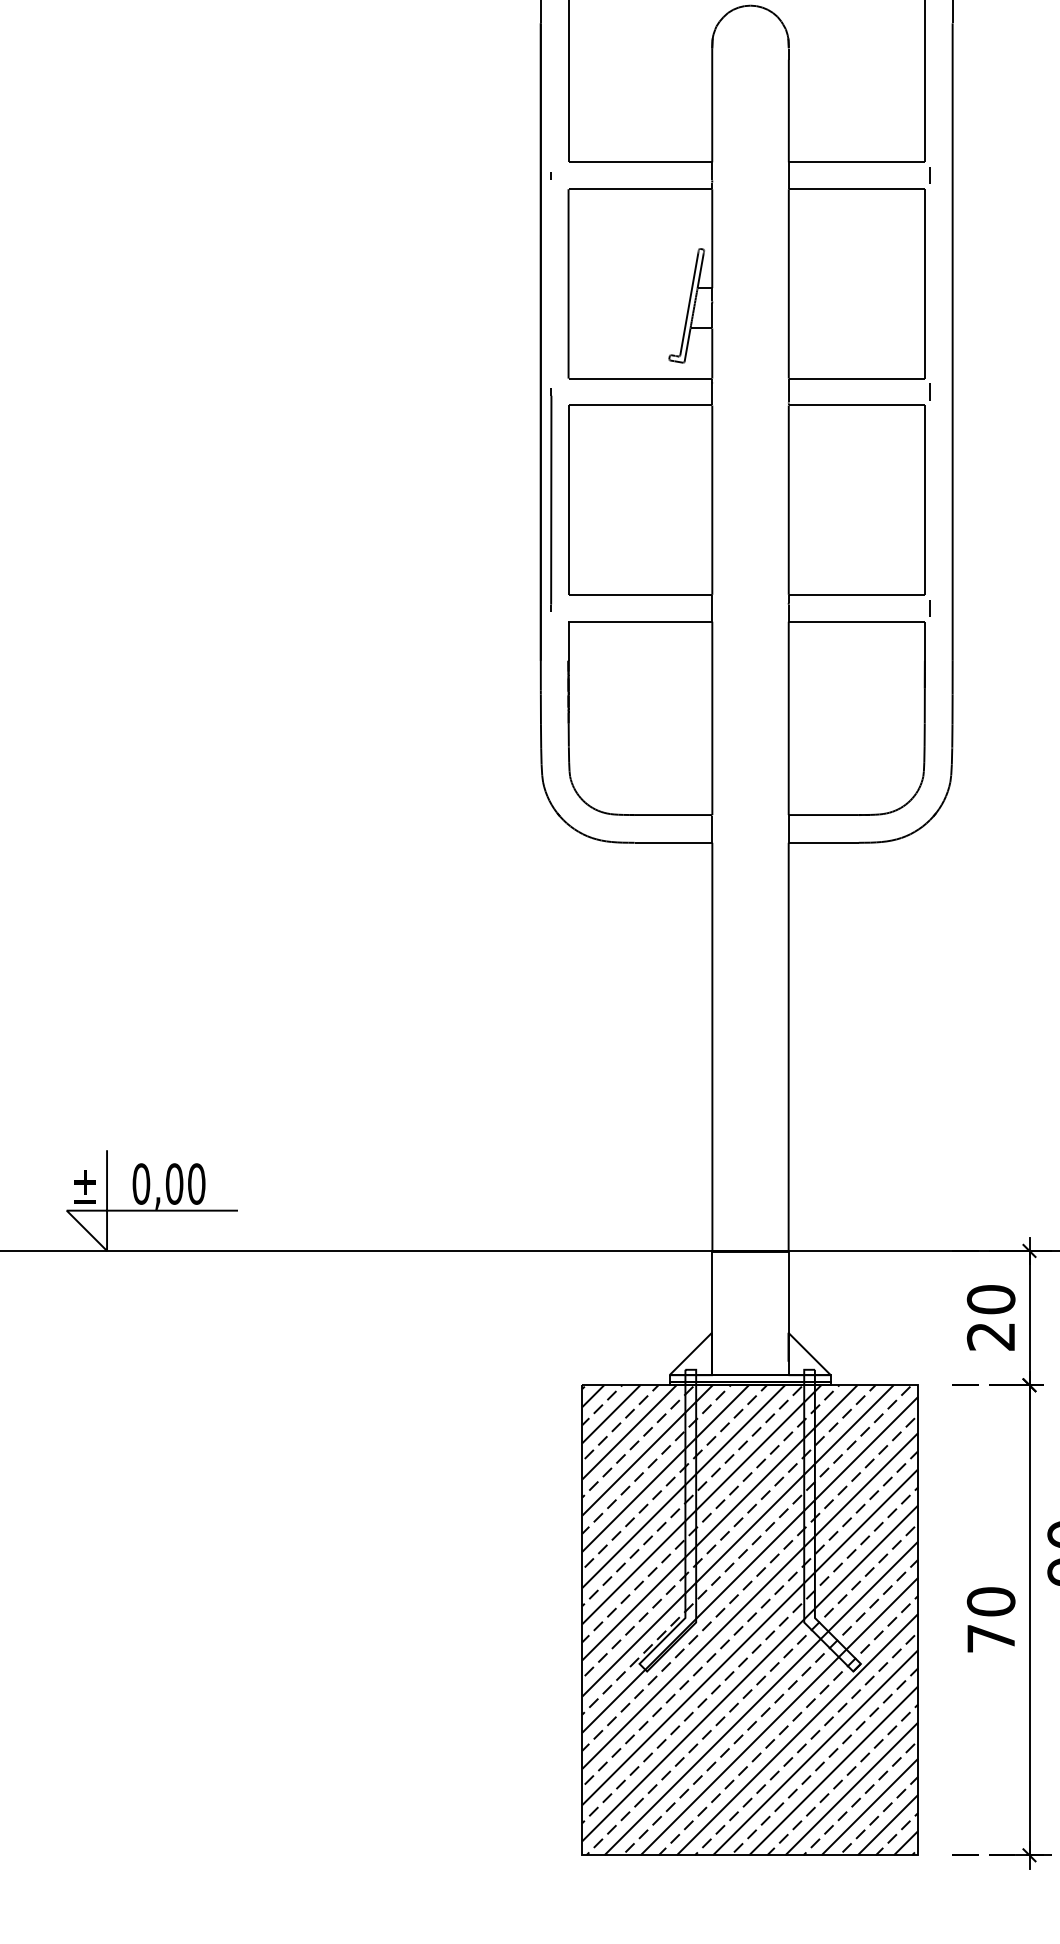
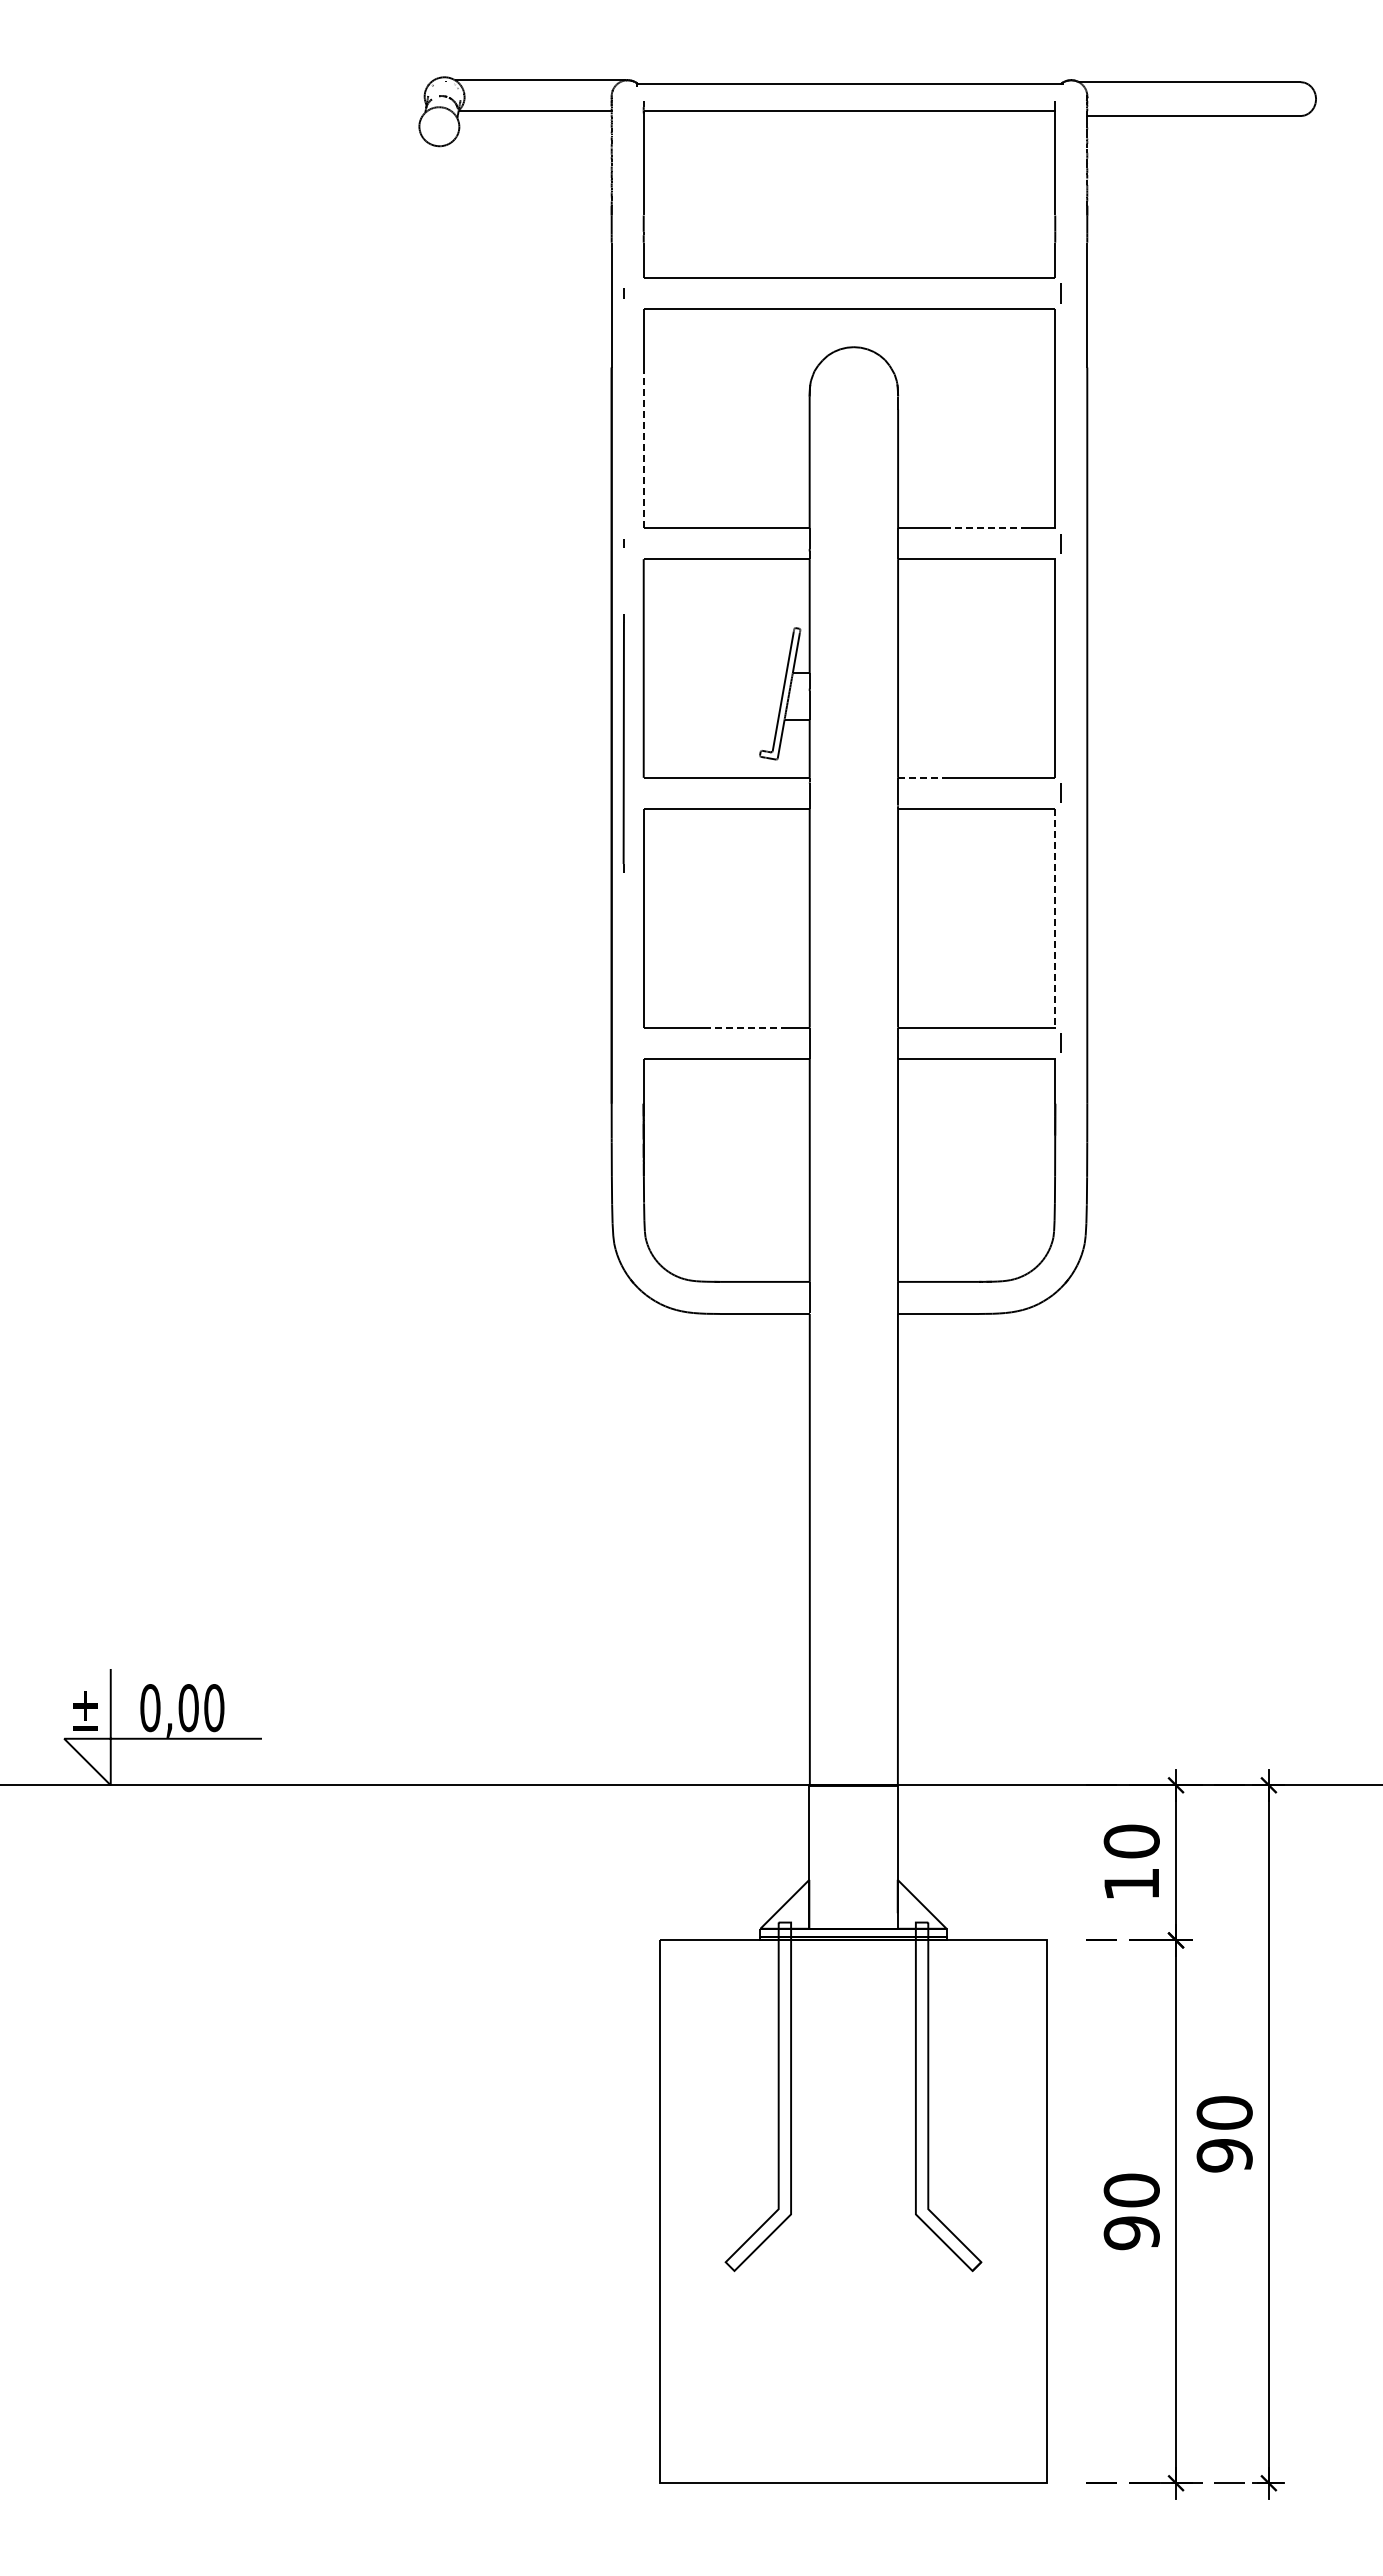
line: (568, 92) -> (643, 447), solid -> dashed
line: (863, 162) -> (984, 528), solid -> dashed
line: (809, 378) -> (921, 777), solid -> dashed
line: (551, 500) -> (623, 743), moved
line: (925, 500) -> (1055, 918), solid -> dashed
line: (655, 594) -> (744, 1027), solid -> dashed
text: (990, 1336) -> (1130, 1884), 20 -> 10
hatch: (750, 1619) -> (853, 2211), removed
text: (990, 1639) -> (1131, 2233), 70 -> 90

